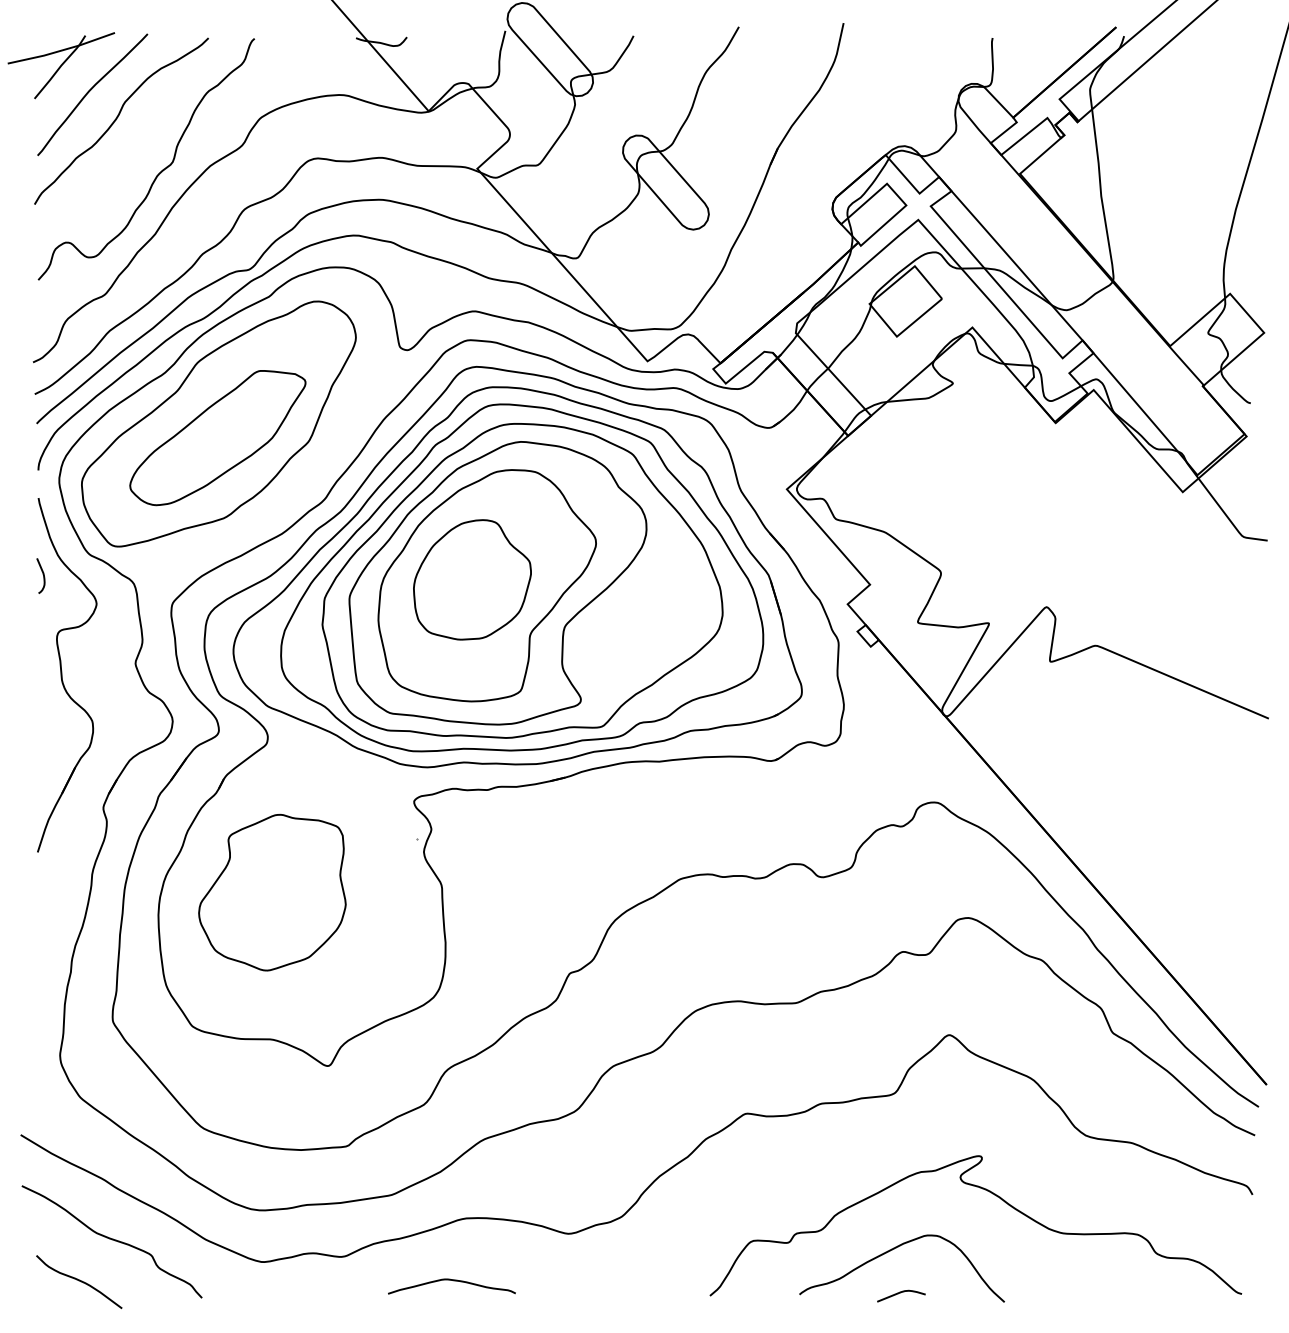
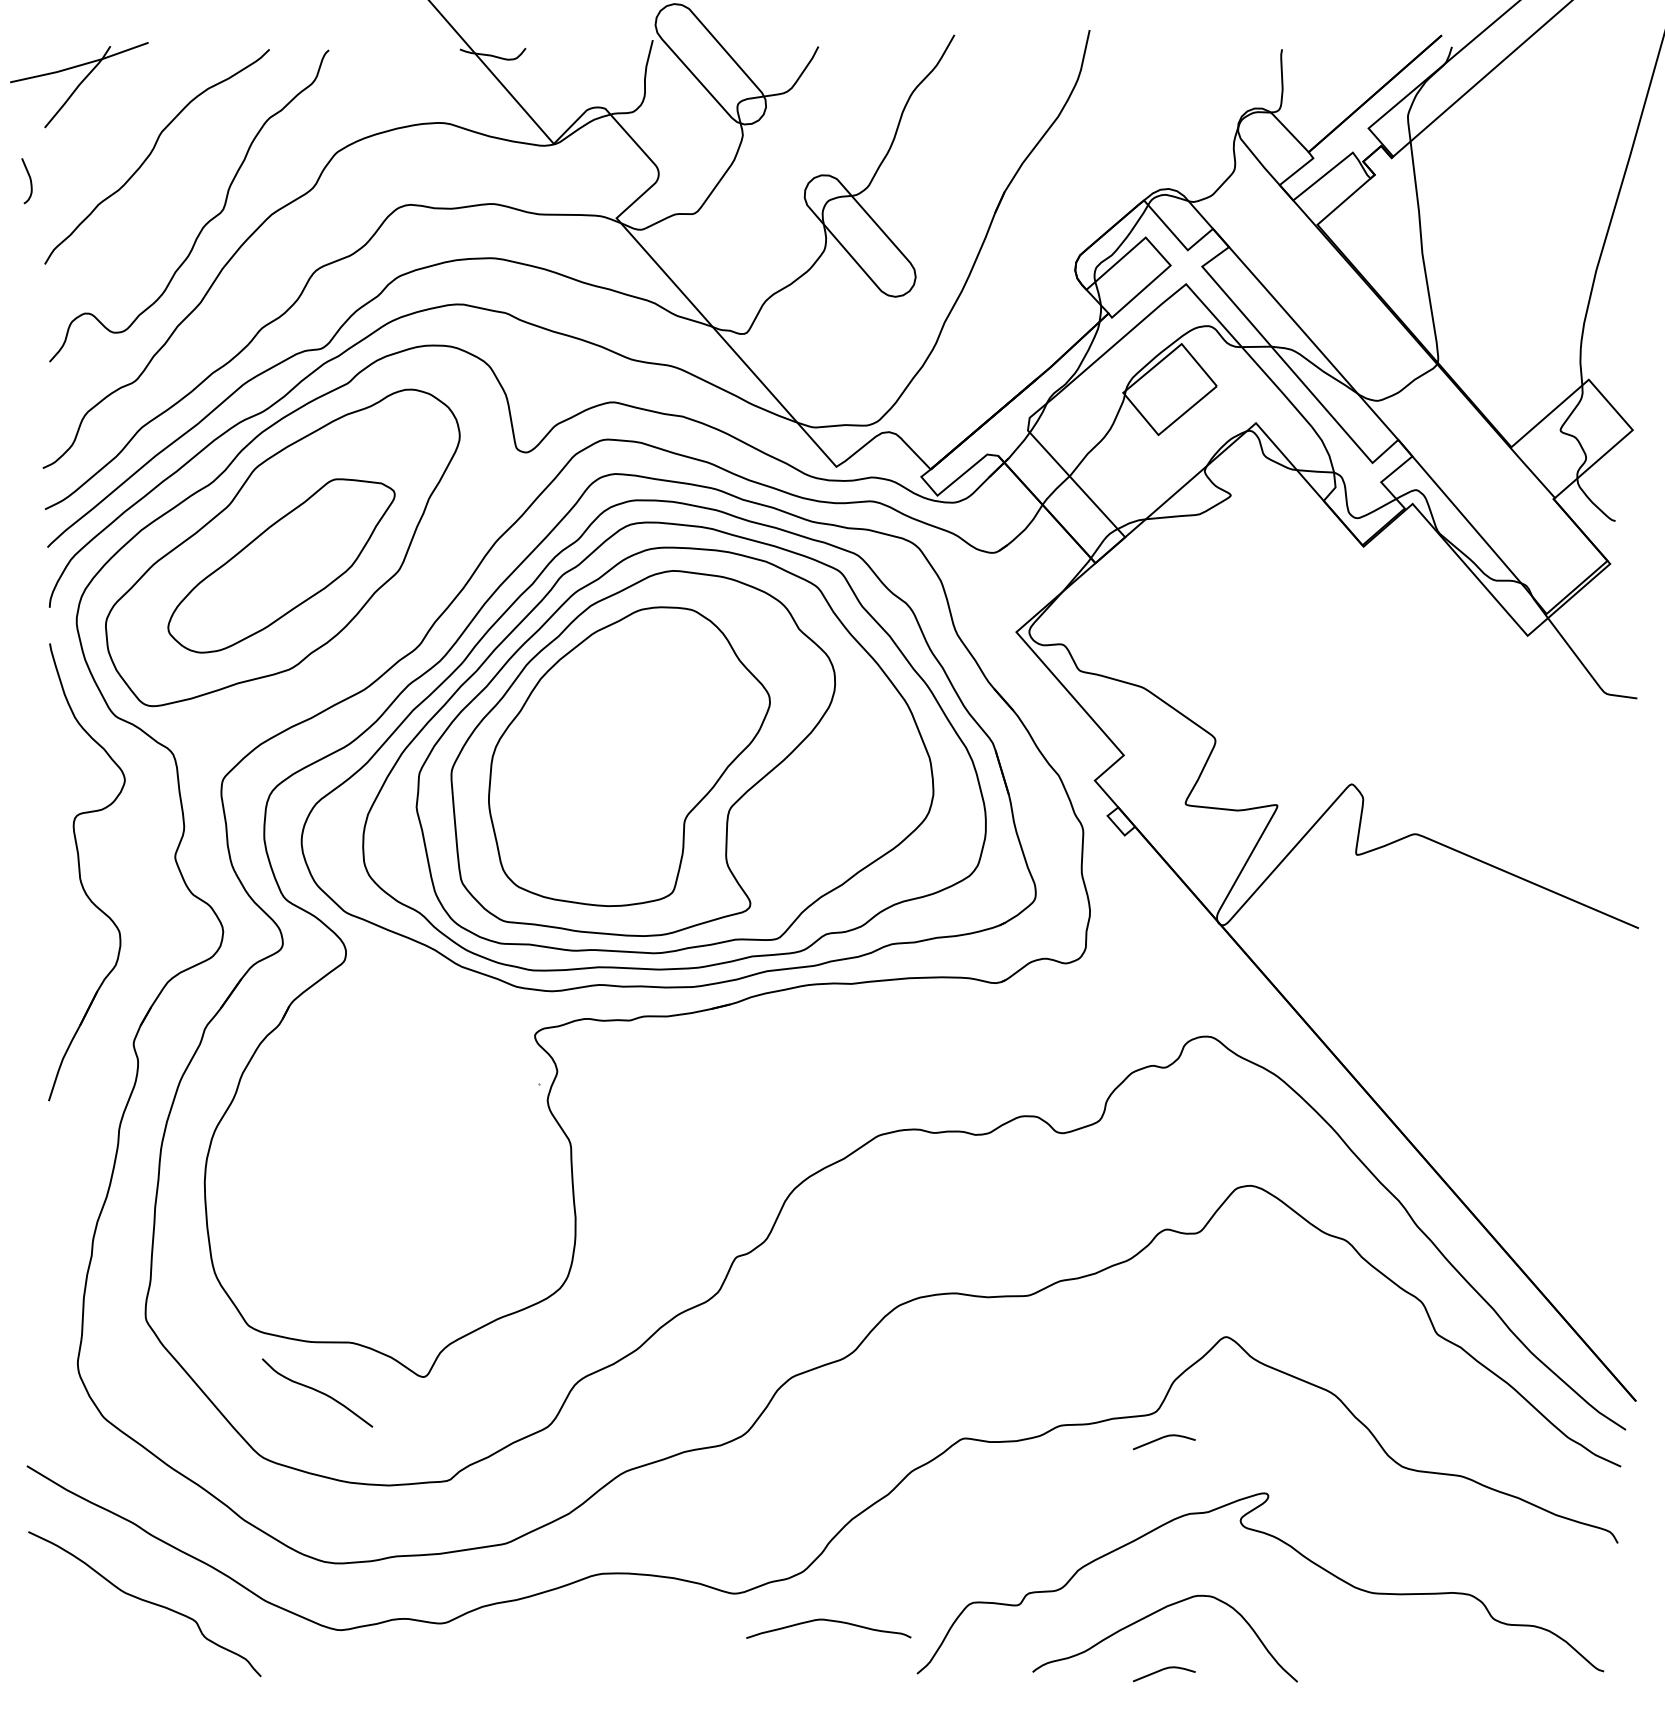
curve: (90, 91) -> (116, 118), removed
curve: (42, 574) -> (29, 179), moved
part: (471, 580) -> (609, 749), removed
part: (272, 892) -> (351, 1152), removed
curve: (900, 1113) -> (1163, 1438), added
curve: (79, 1280) -> (317, 1391), moved
curve: (451, 1280) -> (828, 1621), moved

